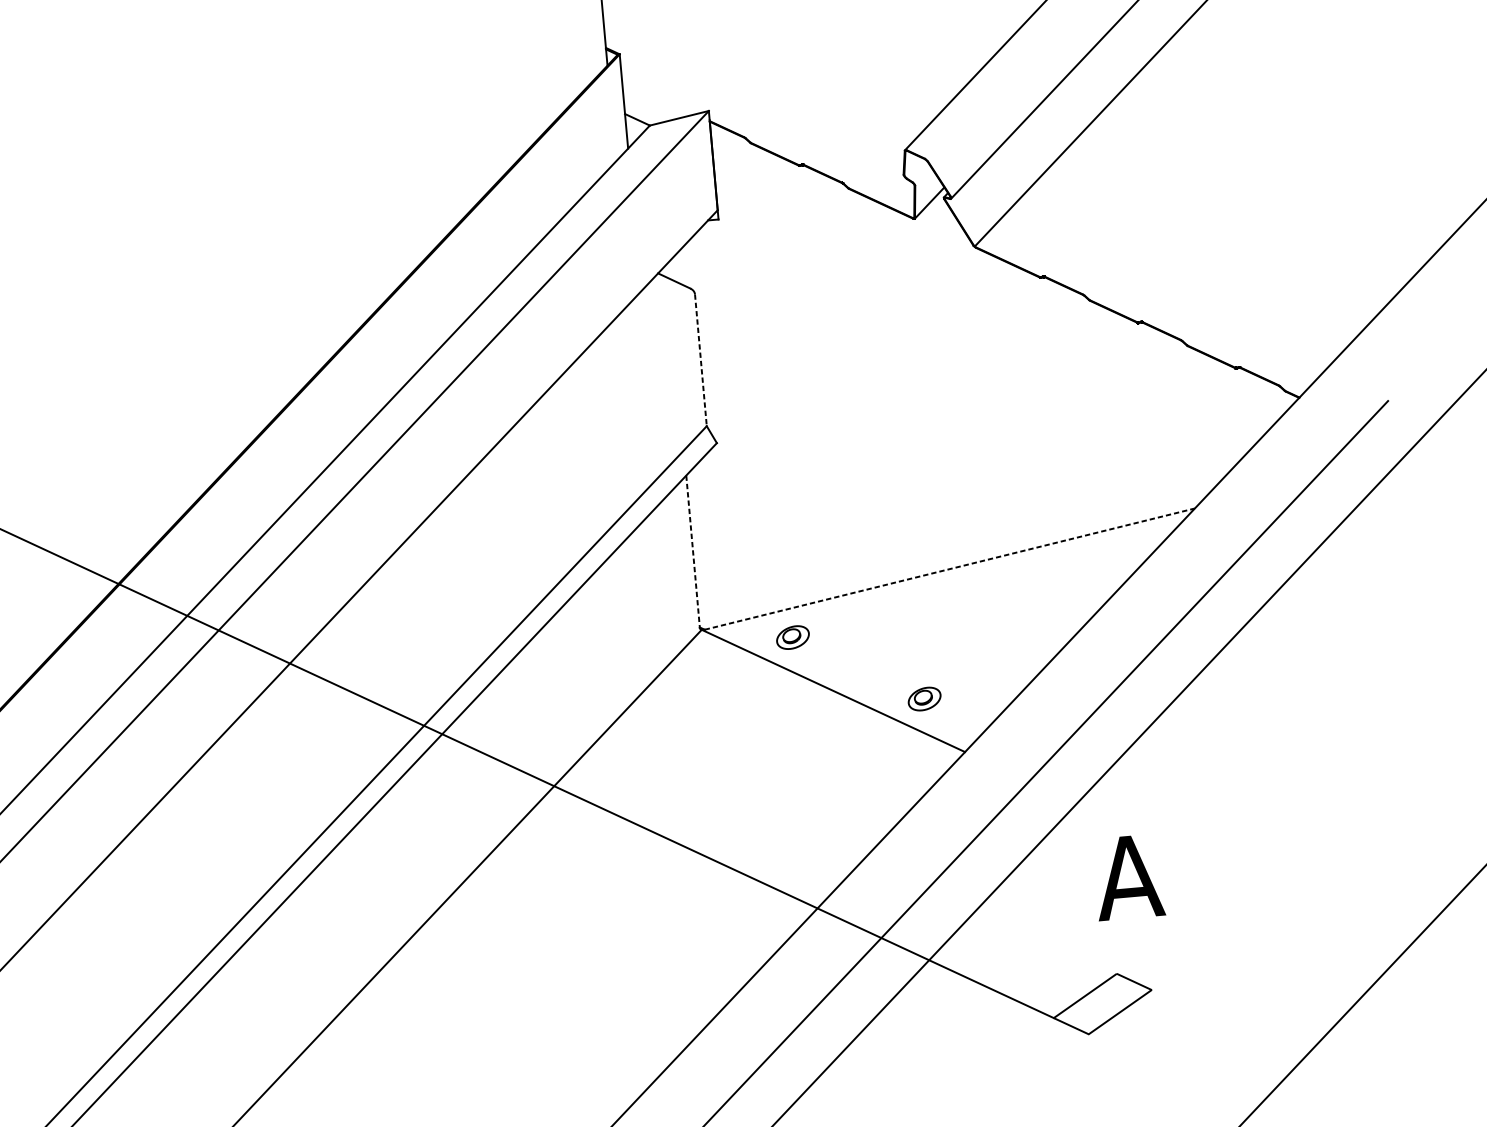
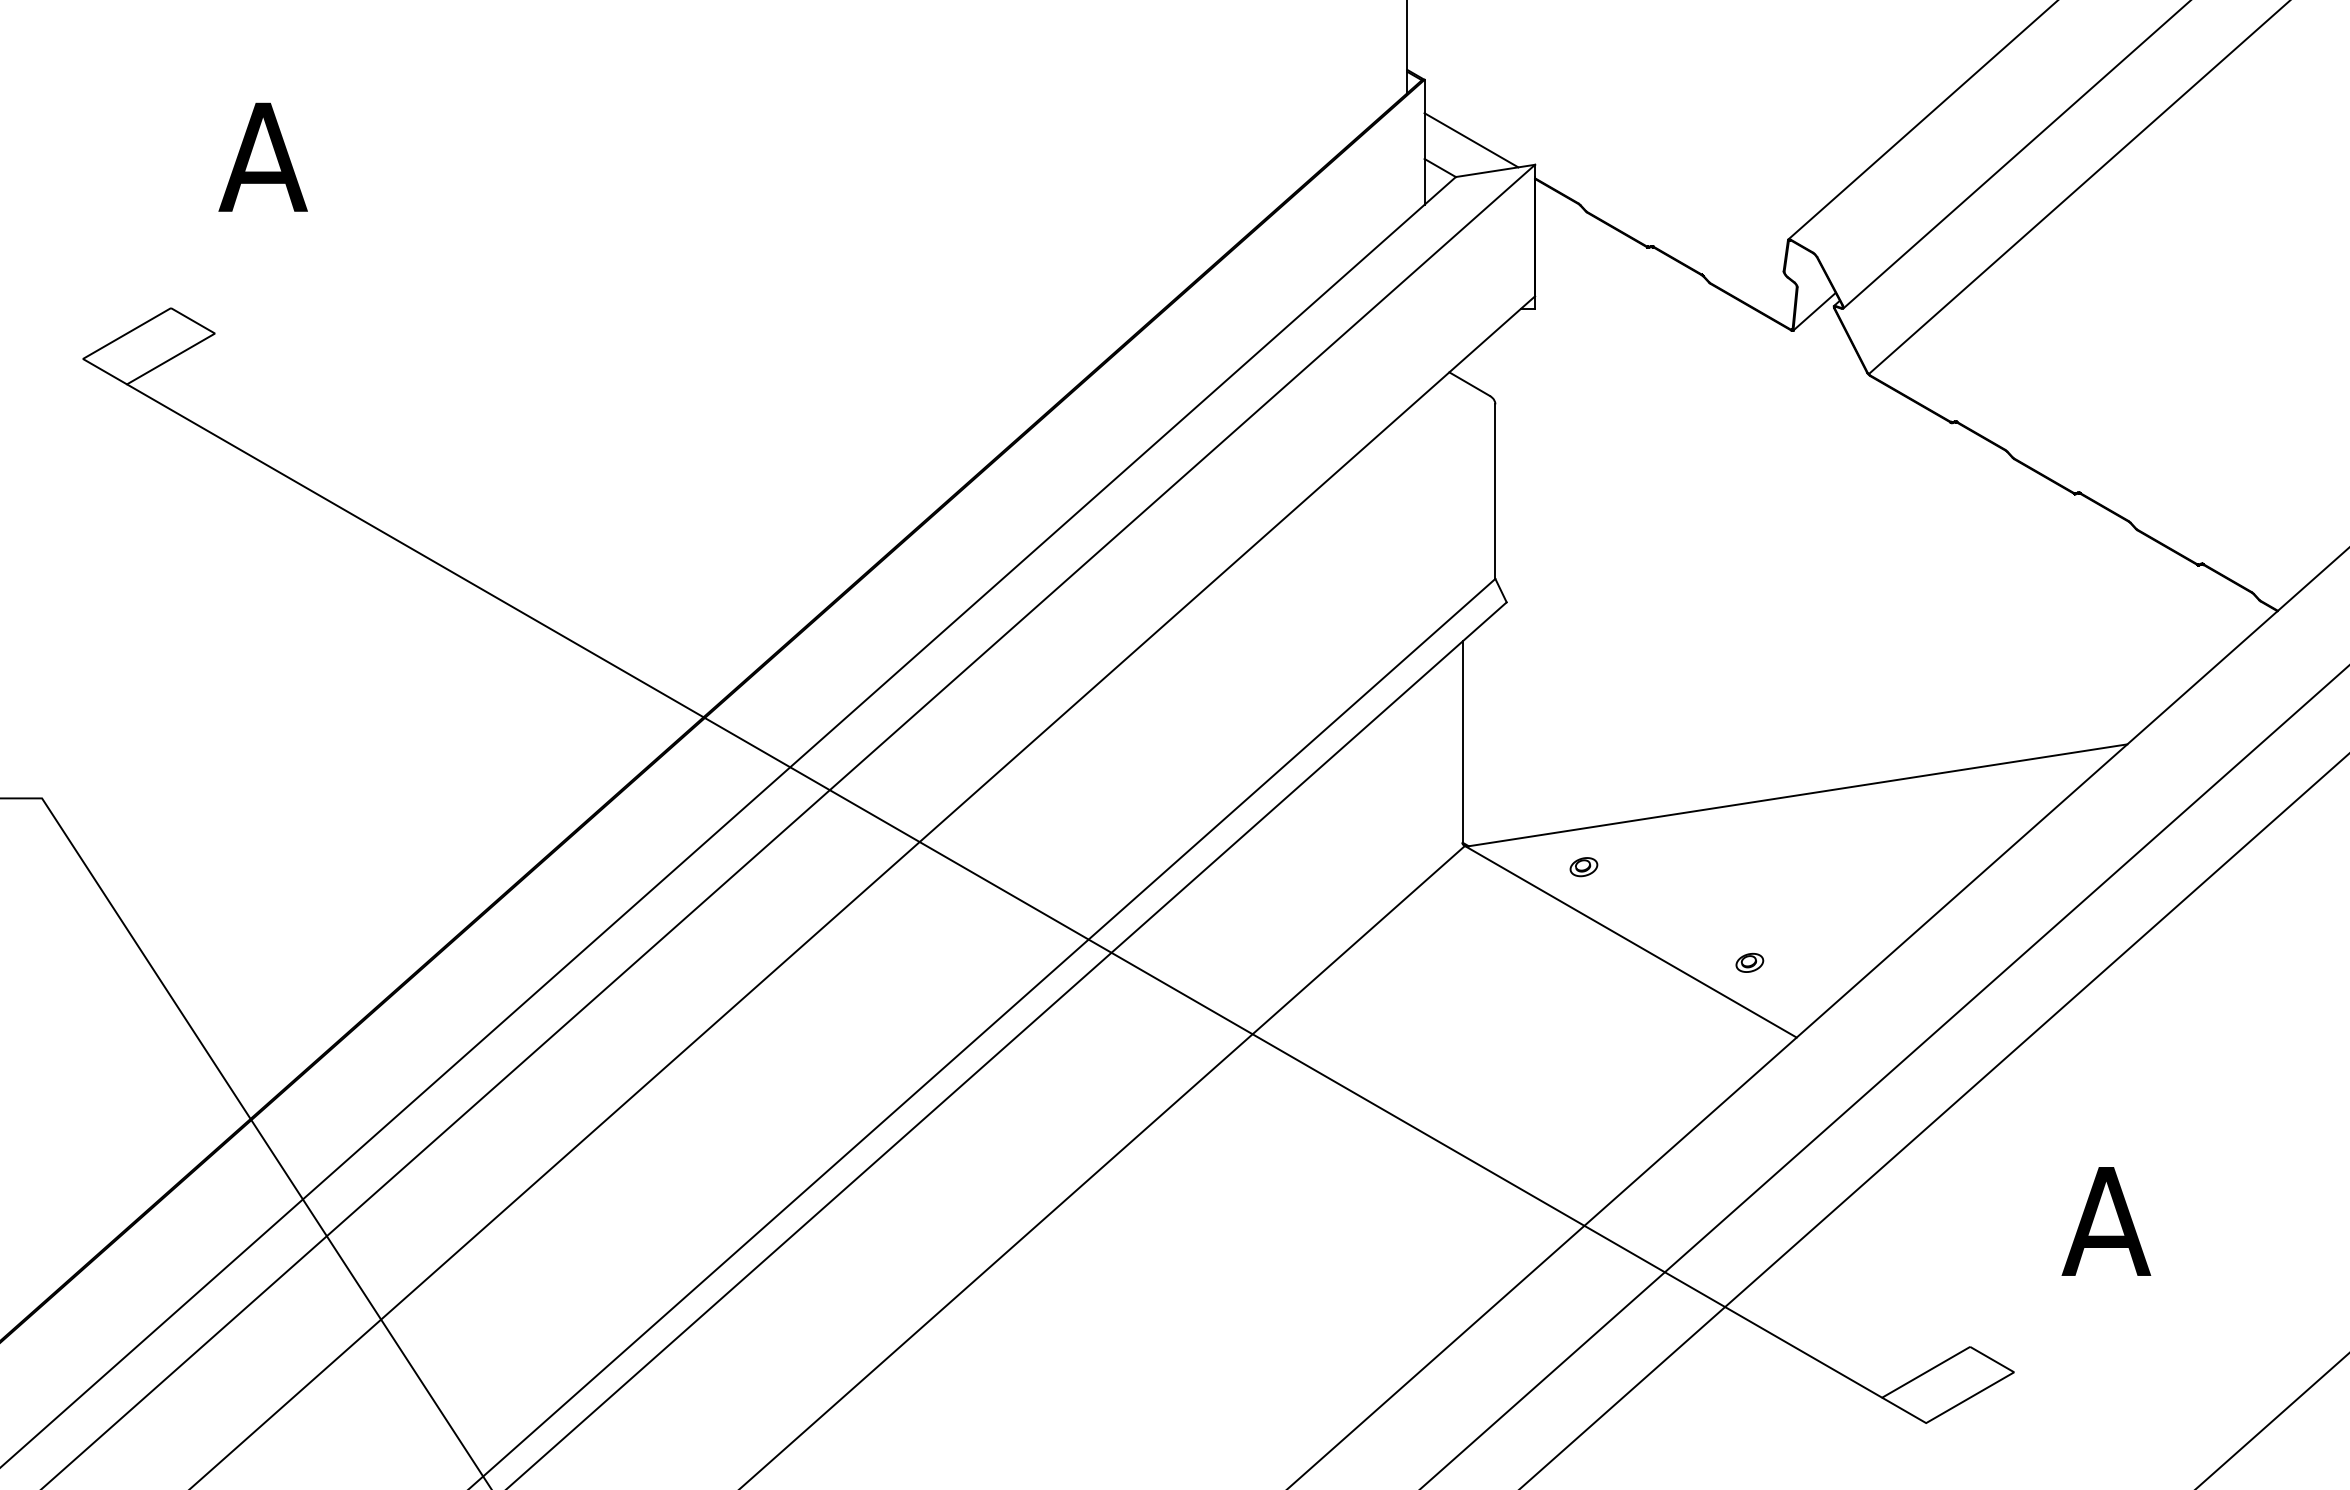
line: (659, 96) -> (1471, 140), added
line: (701, 360) -> (1495, 492), dashed -> solid
line: (692, 551) -> (1462, 742), dashed -> solid
line: (950, 569) -> (1798, 795), dashed -> solid
part: (792, 638) -> (1583, 867), size x0.62
part: (924, 698) -> (1749, 962), size x0.62
text: (1129, 877) -> (2106, 1221), moved

